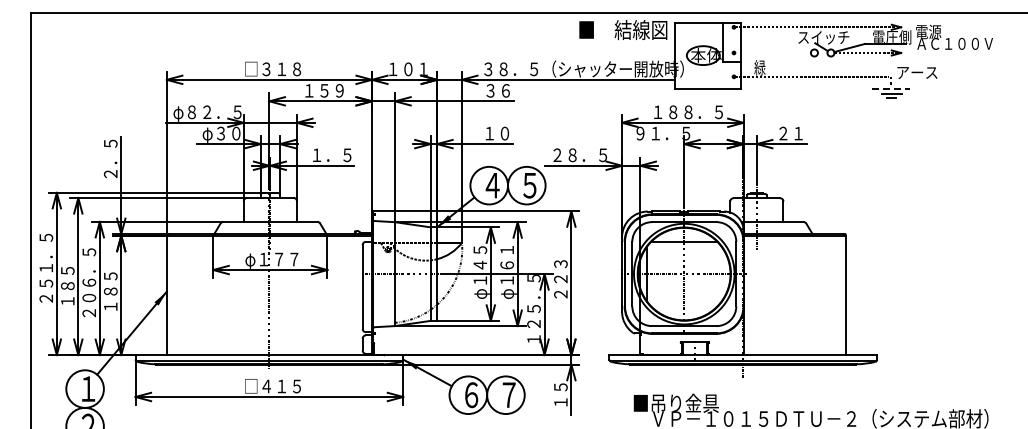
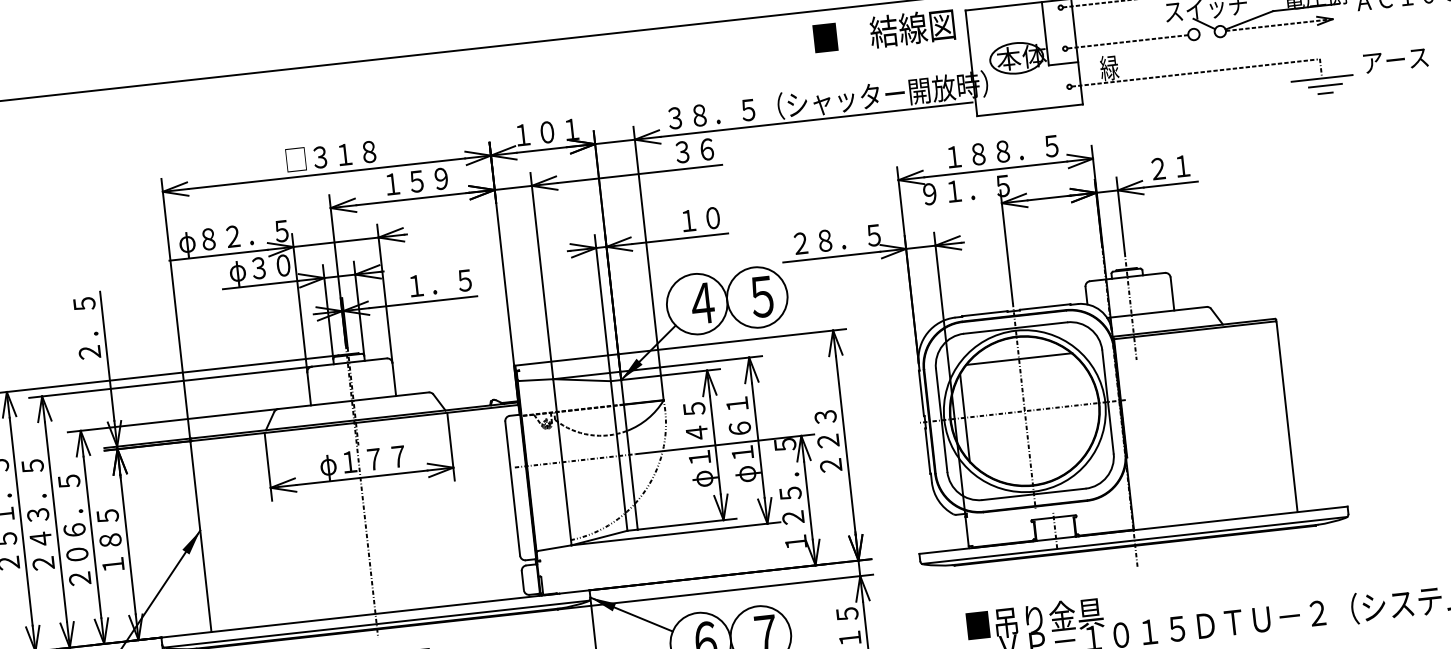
line: (772, 52) -> (1126, 41), added
text: (917, 72) -> (1395, 59), moved
line: (891, 88) -> (1323, 77), dashed -> solid
text: (67, 270) -> (37, 514), １８５ -> ２４３．５

